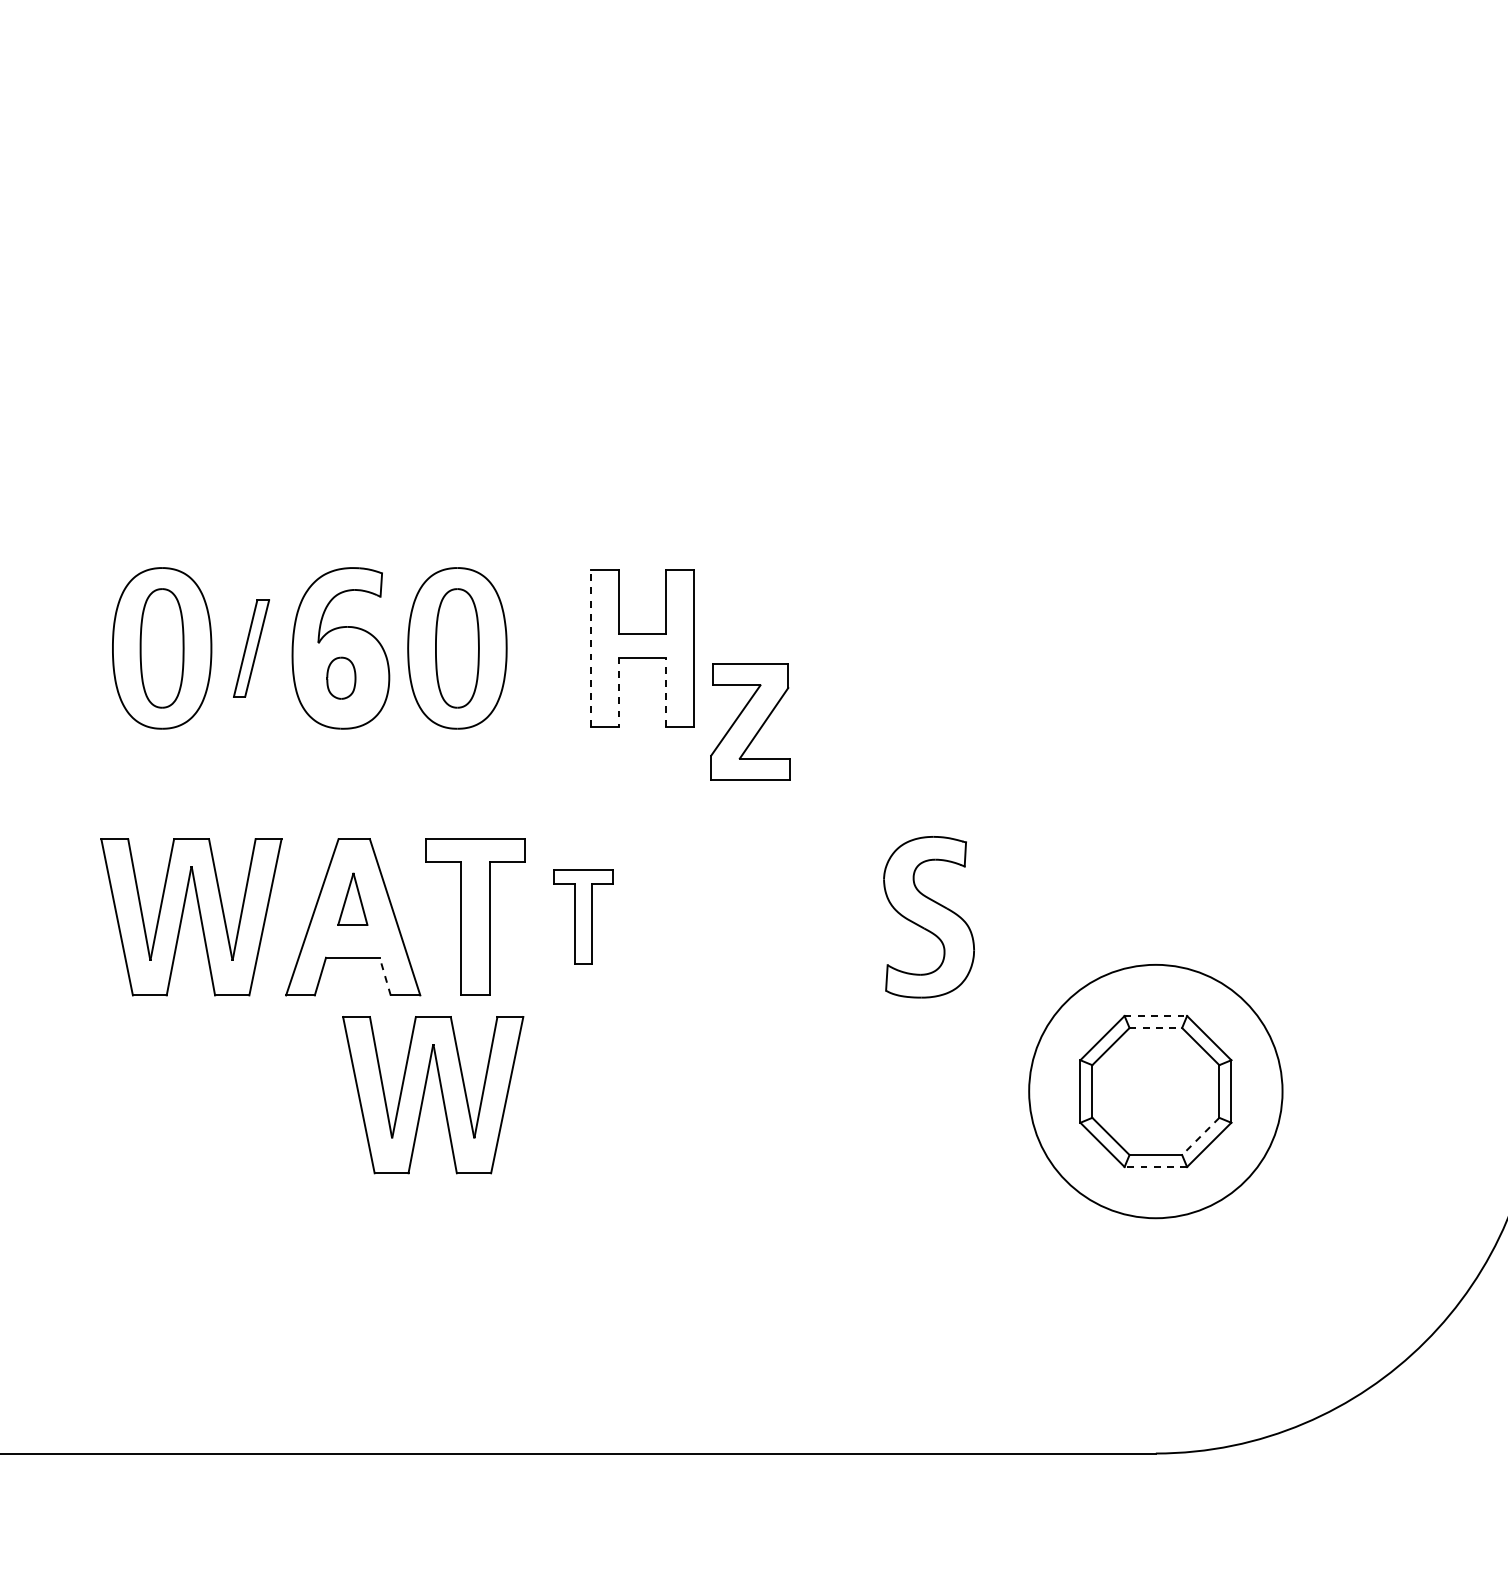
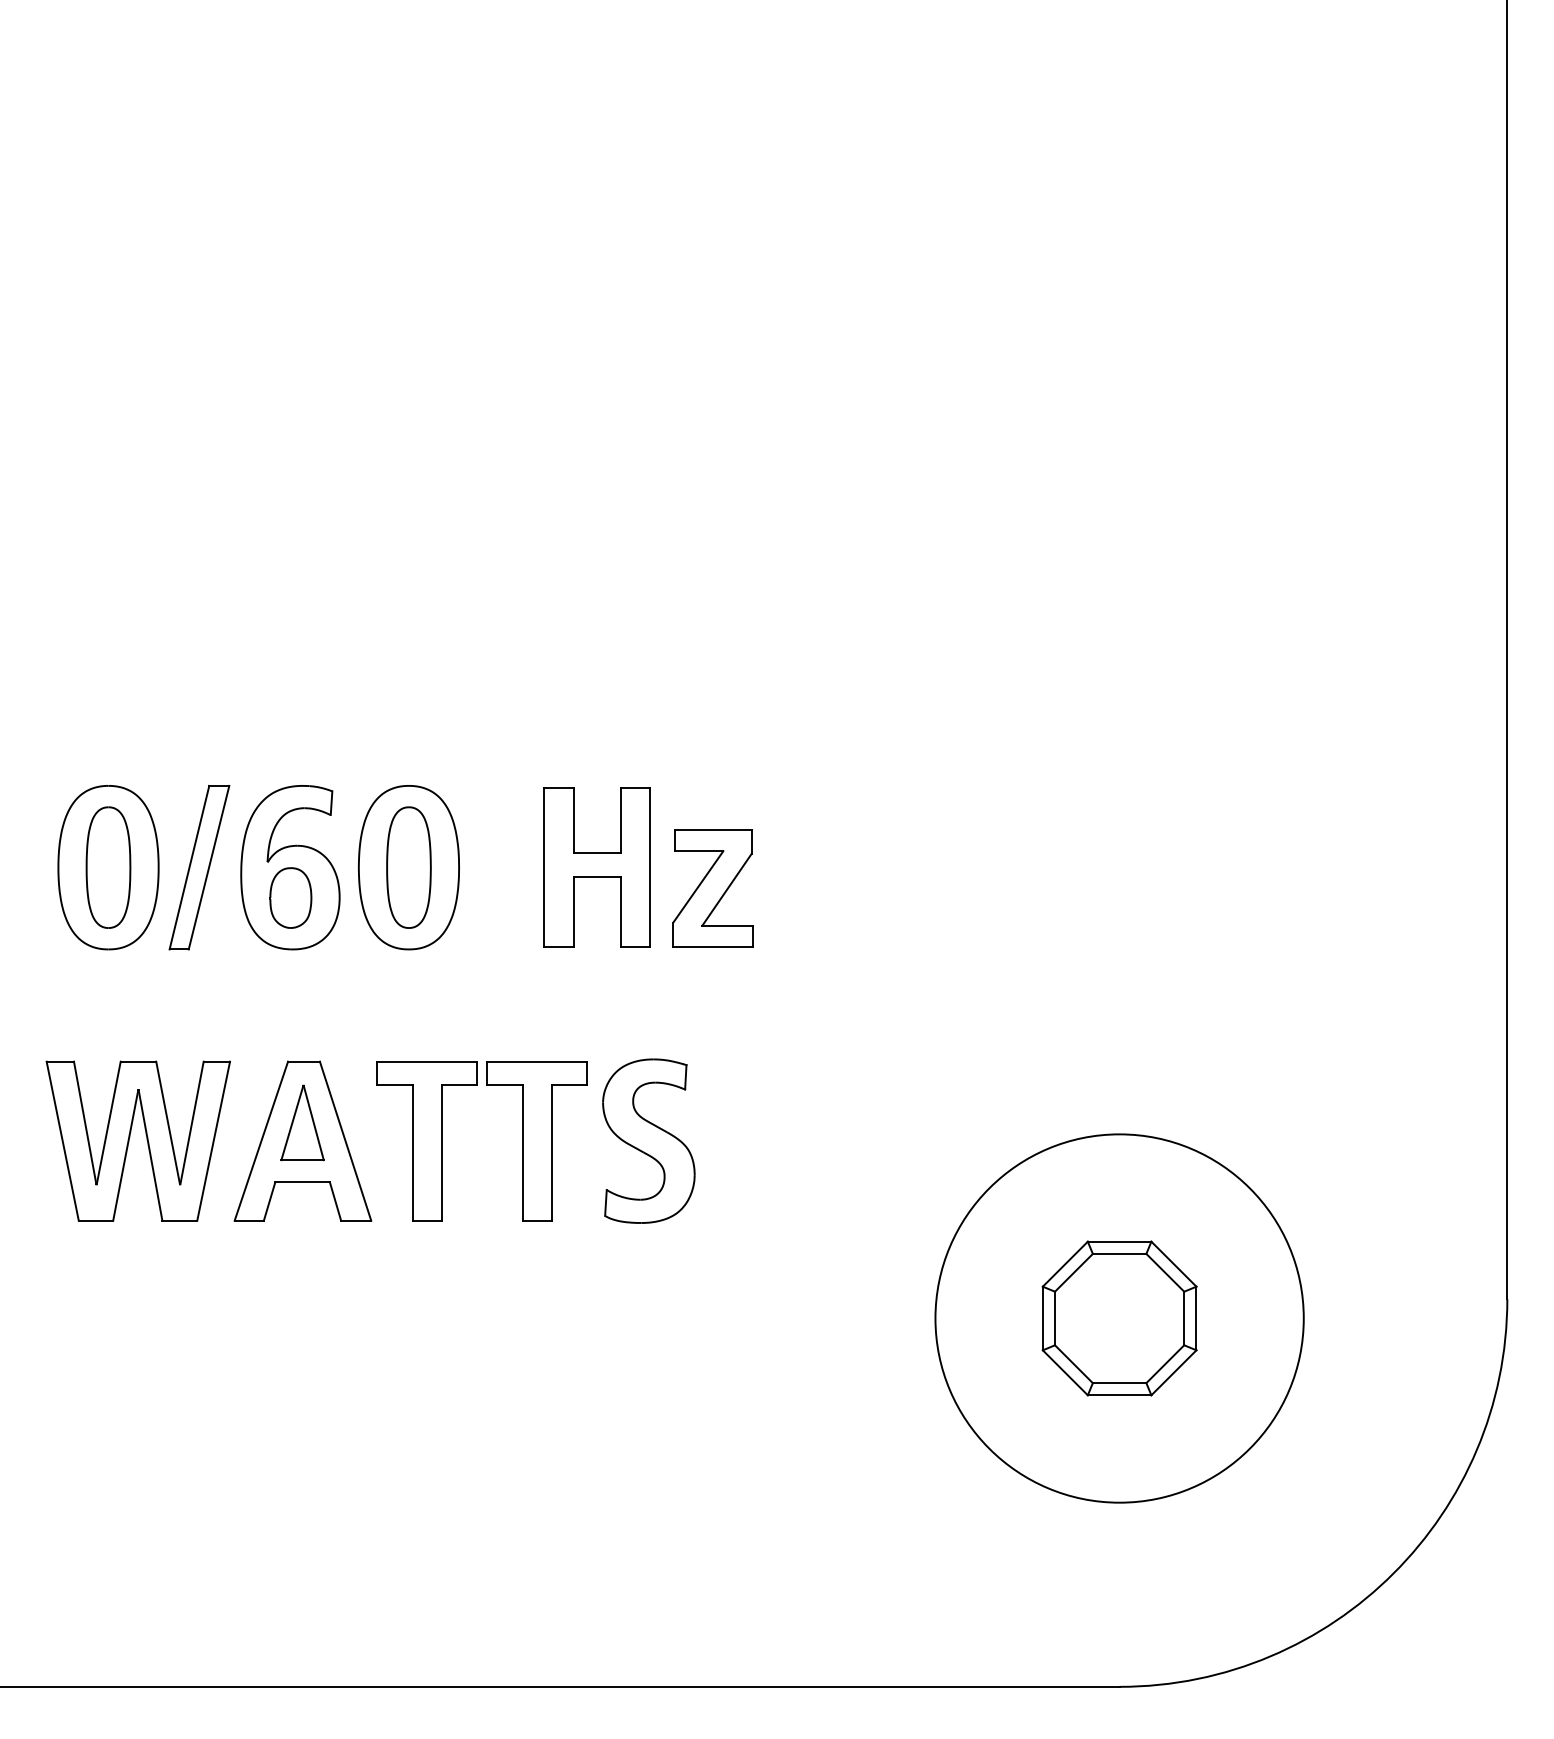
part: (251, 648) -> (199, 867), size x1.67
line: (590, 648) -> (544, 867), dashed -> solid
part: (340, 677) -> (290, 897), size x1.43
line: (665, 691) -> (620, 911), dashed -> solid
line: (619, 692) -> (573, 912), dashed -> solid
part: (749, 721) -> (712, 888), moved
part: (352, 898) -> (302, 1122), size x1.43
part: (928, 916) -> (648, 1140), moved
part: (582, 917) -> (536, 1141), size x1.67
line: (385, 976) -> (335, 1201), dashed -> solid
line: (1155, 1015) -> (1119, 1241), dashed -> solid
line: (1155, 1027) -> (1119, 1253), dashed -> solid
part: (425, 1091) -> (376, 1318), removed
circle: (1155, 1091) -> (1119, 1318), size x1.43
line: (1200, 1136) -> (1165, 1364), dashed -> solid
line: (1155, 1167) -> (1119, 1395), dashed -> solid

